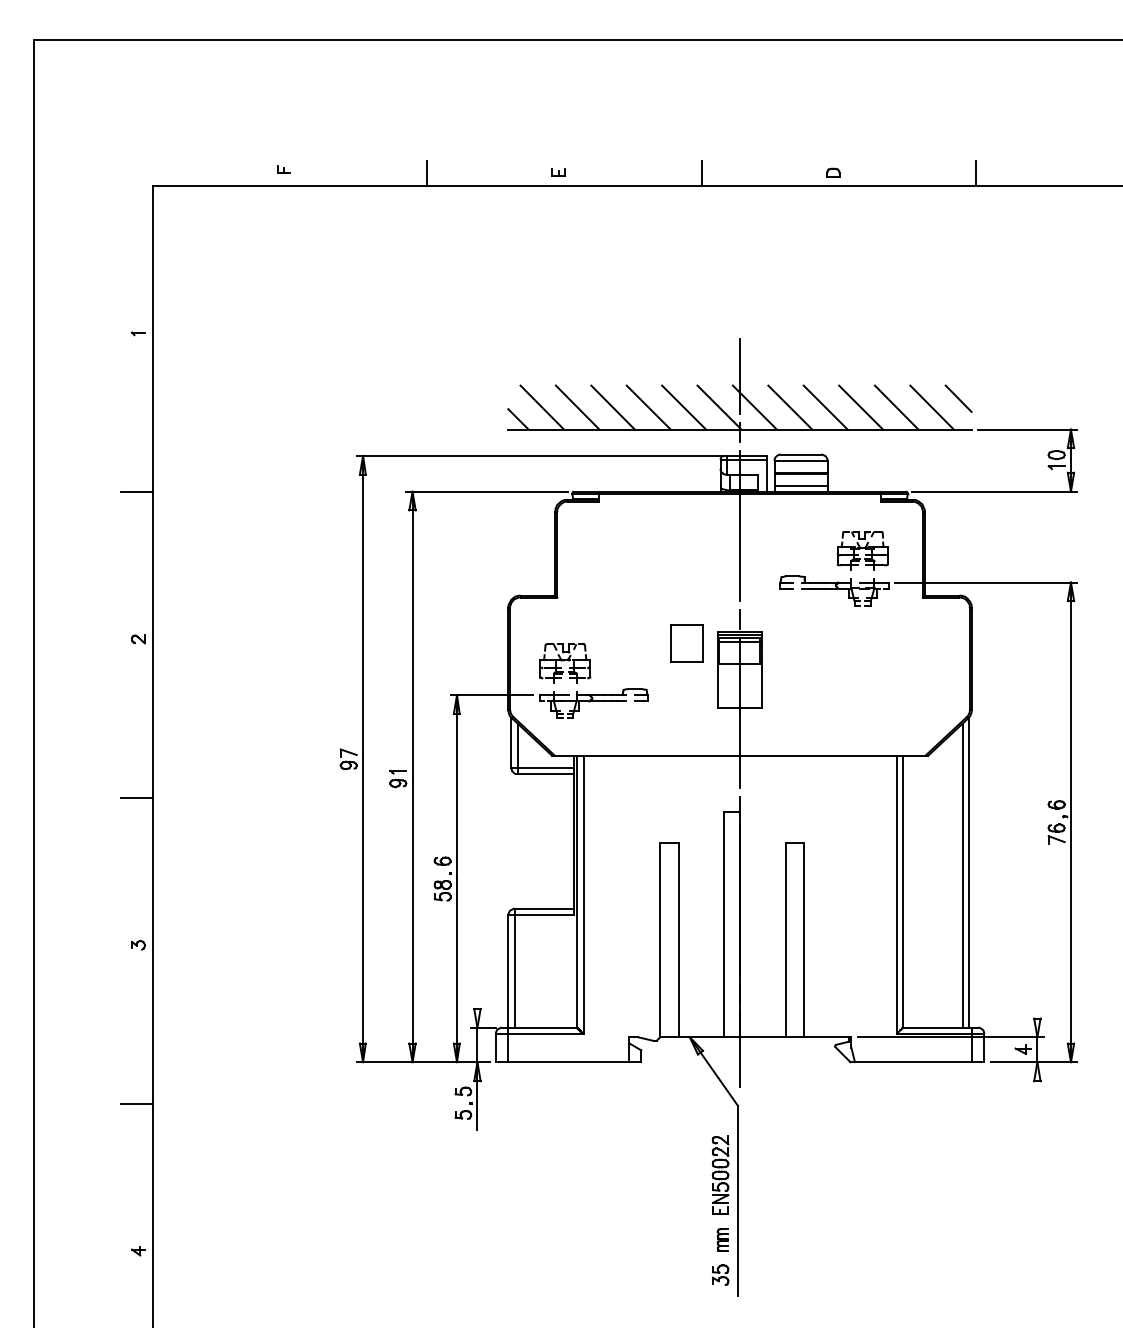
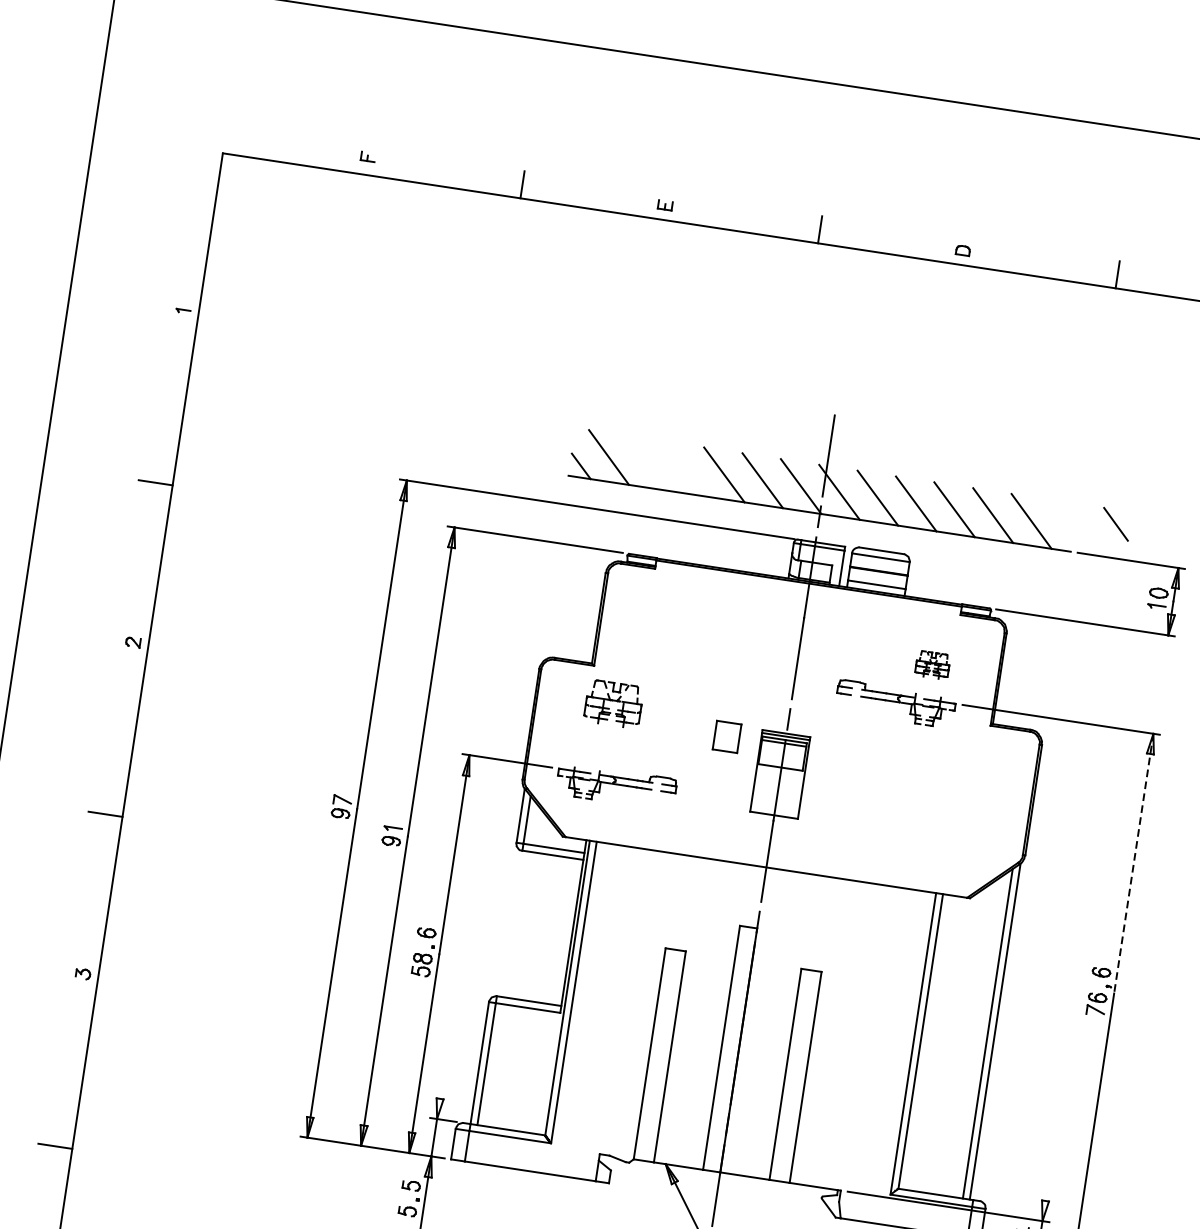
line: (958, 398) -> (1115, 524), moved
line: (577, 407) -> (647, 463), removed
line: (612, 407) -> (685, 468), removed
part: (862, 550) -> (932, 664), size x0.6
part: (686, 643) -> (726, 736), size x0.7
part: (565, 663) -> (614, 704), moved
line: (1070, 702) -> (1133, 863), solid -> dashed

